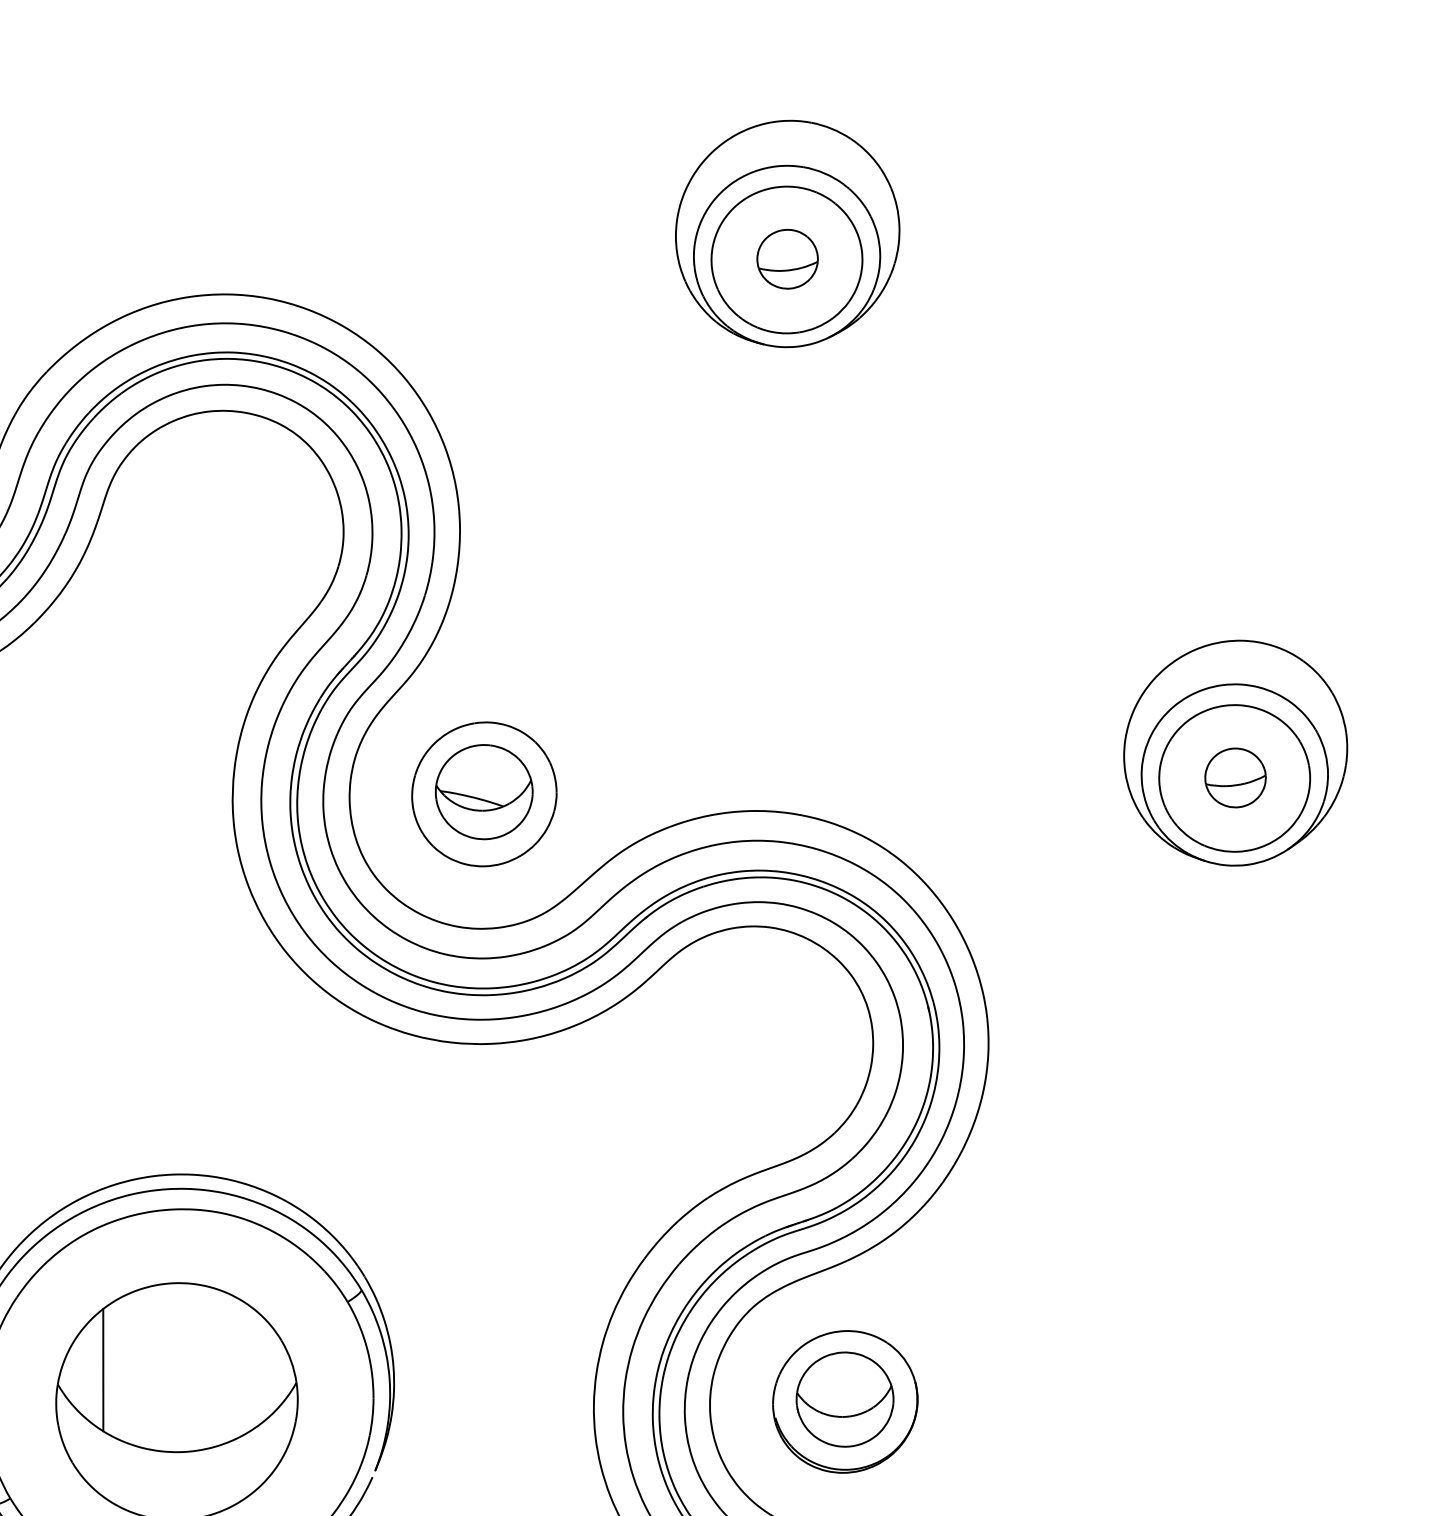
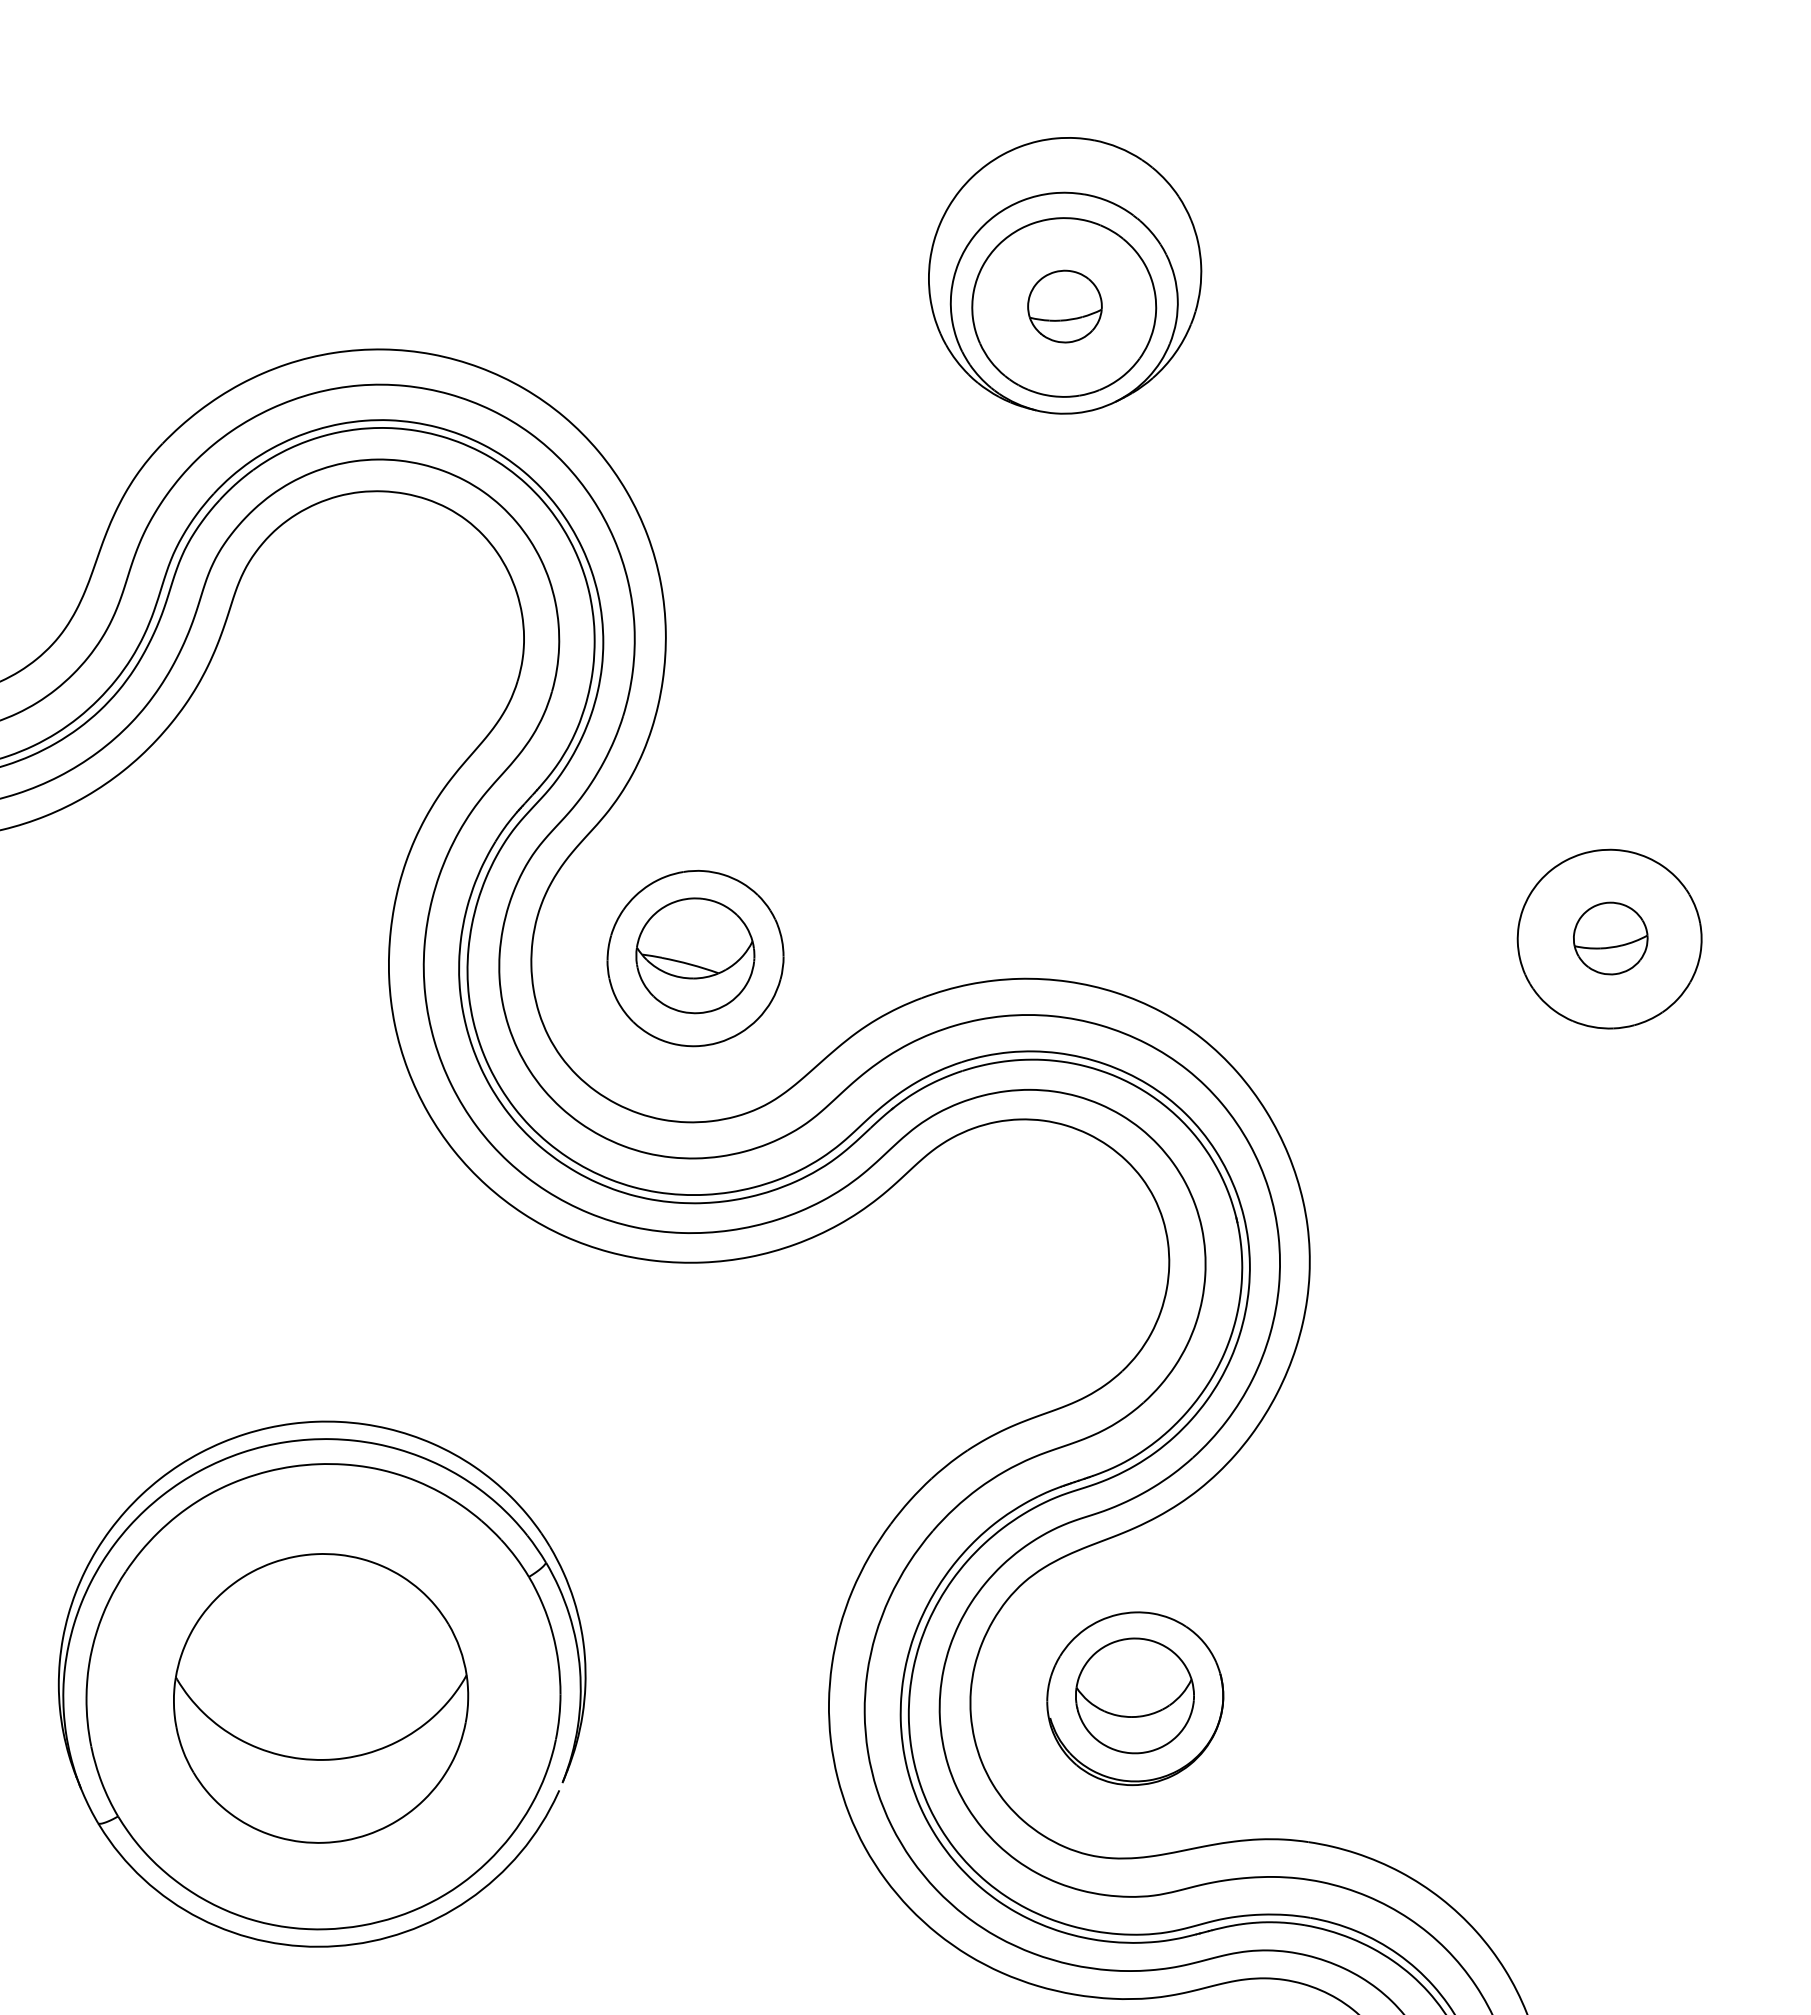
part: (1235, 753) -> (1610, 908), removed
line: (103, 1369) -> (231, 1659), removed

